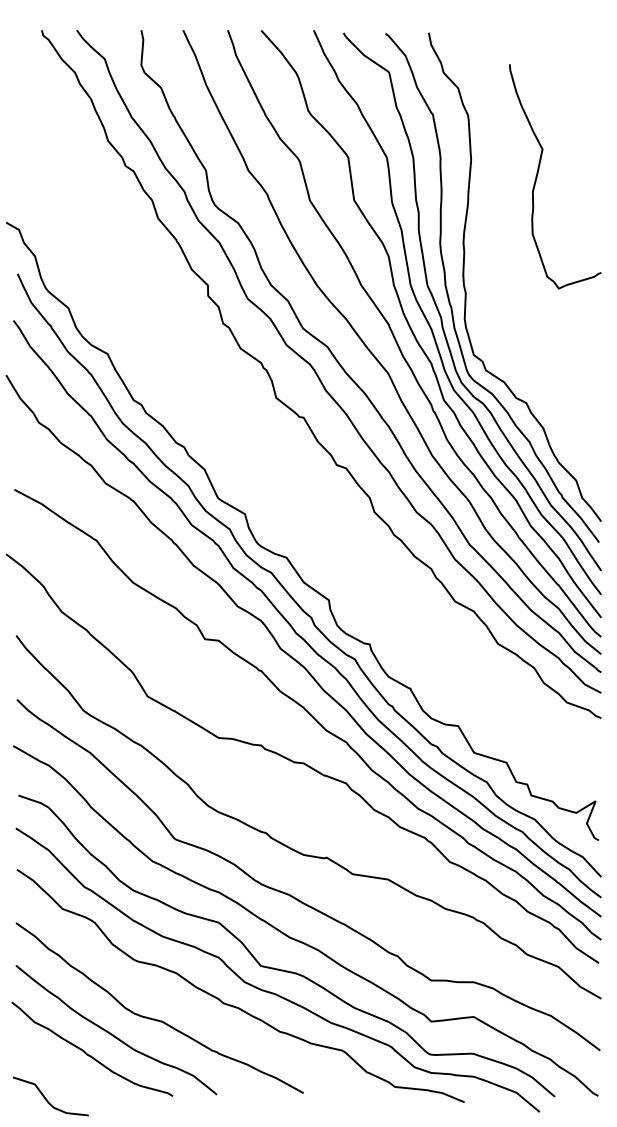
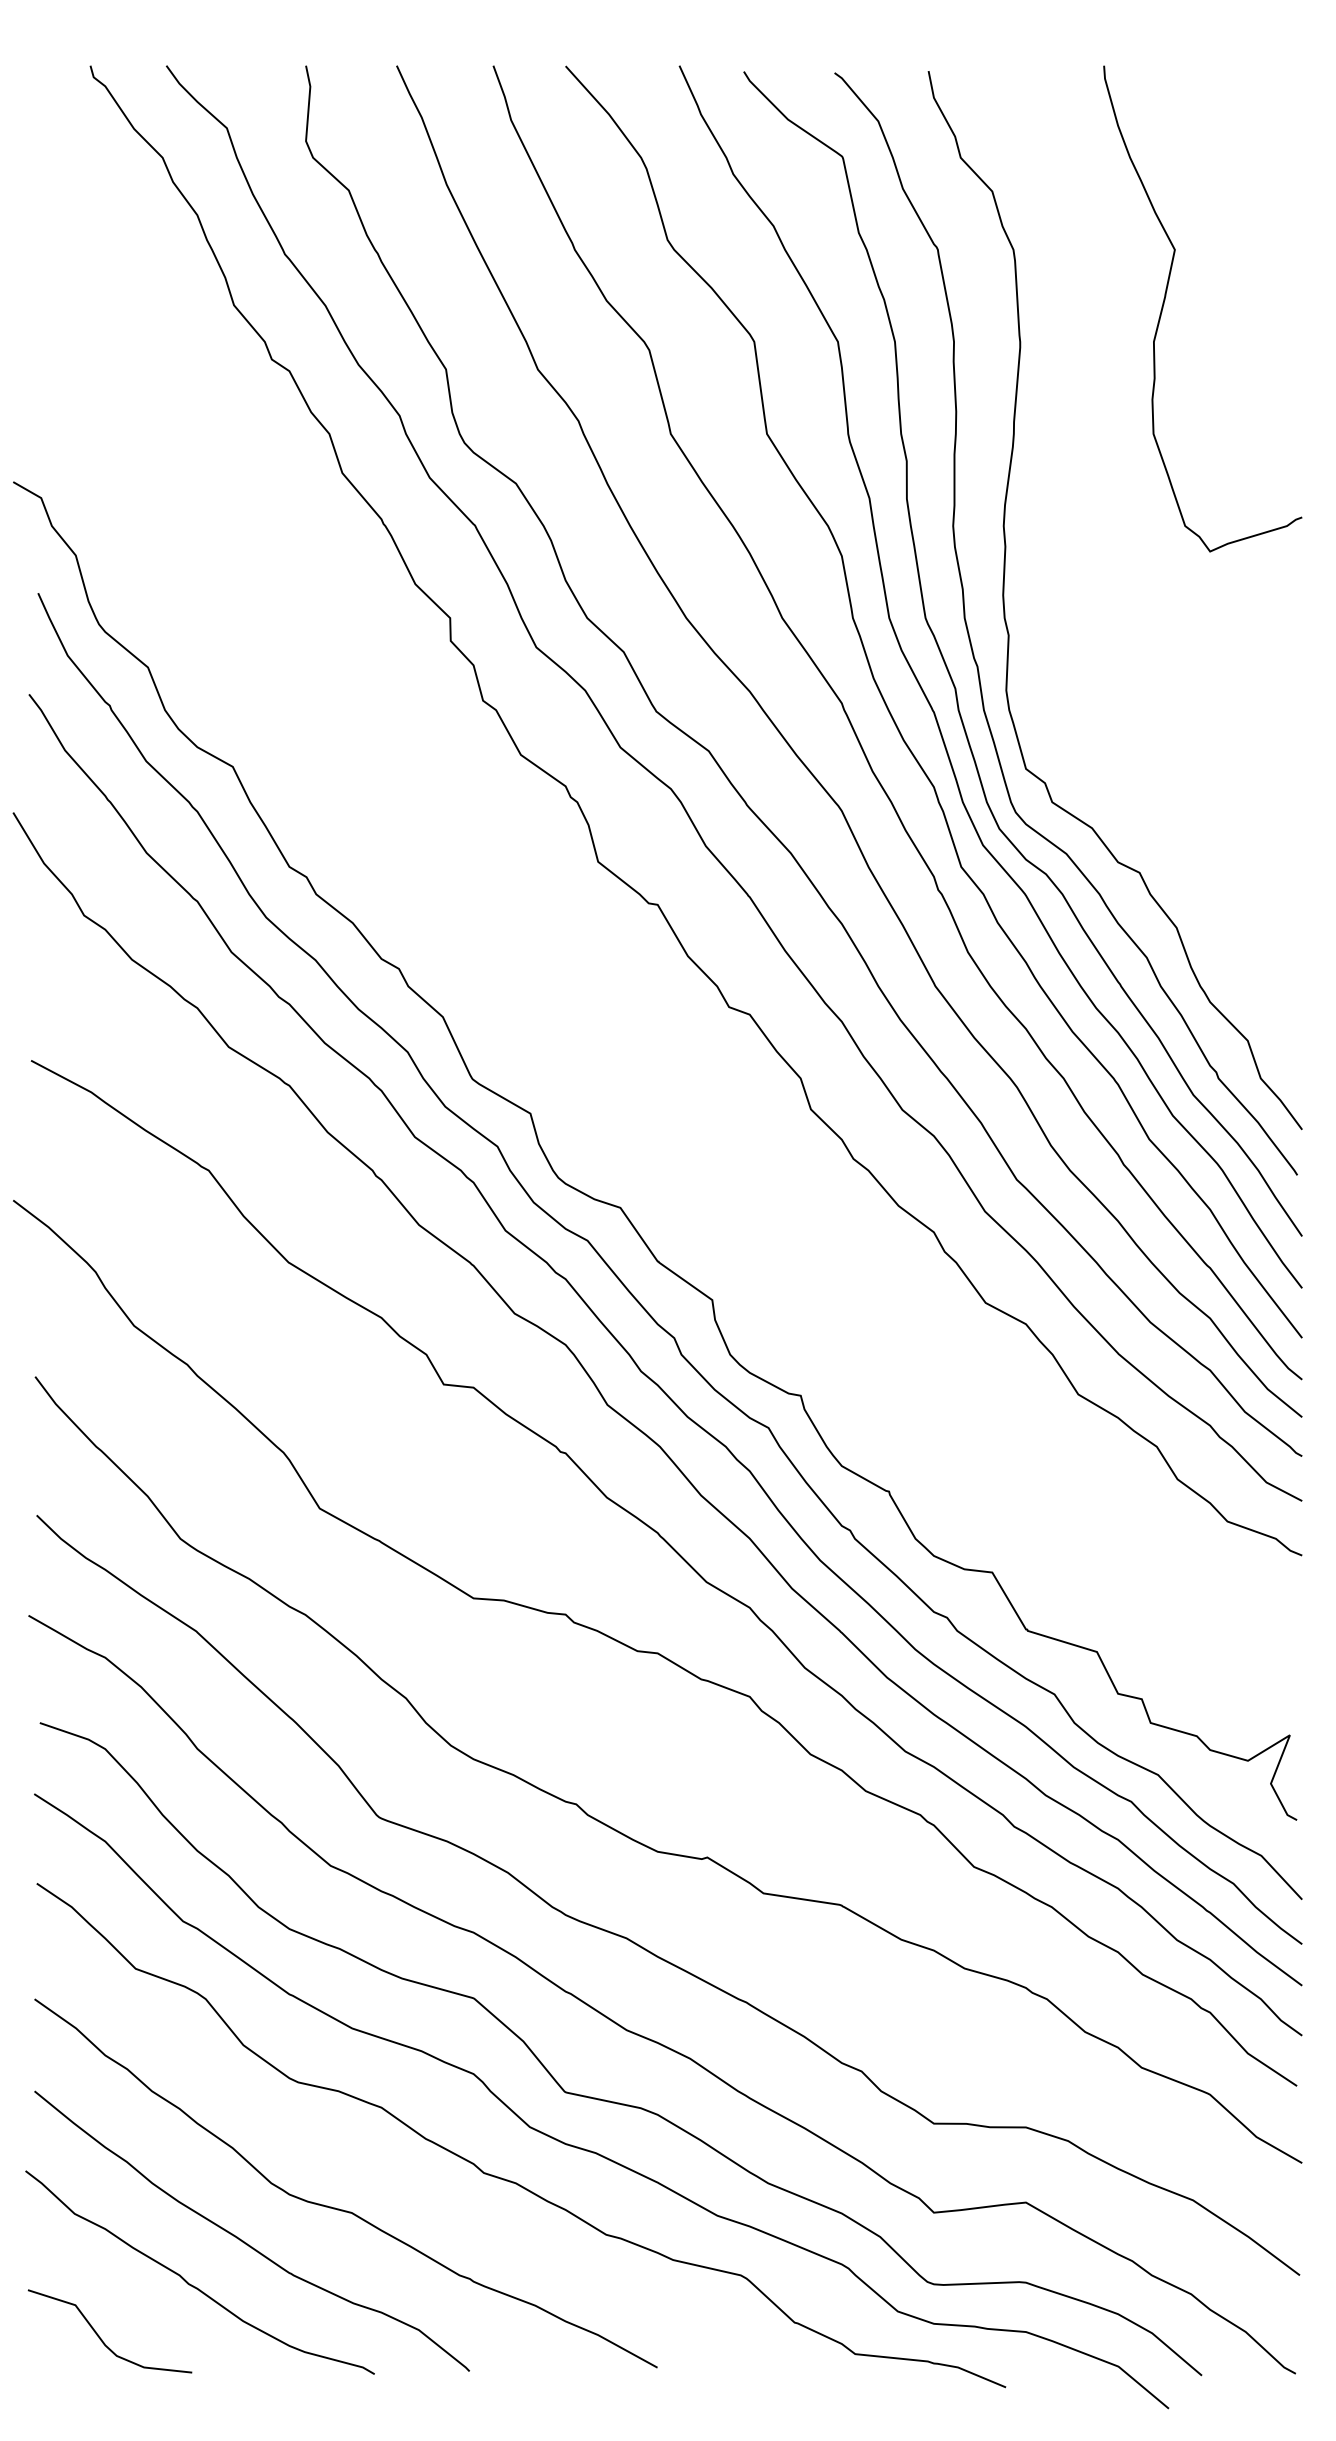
curve: (538, 174) -> (1166, 304), moved
curve: (47, 1099) -> (102, 2338), moved

